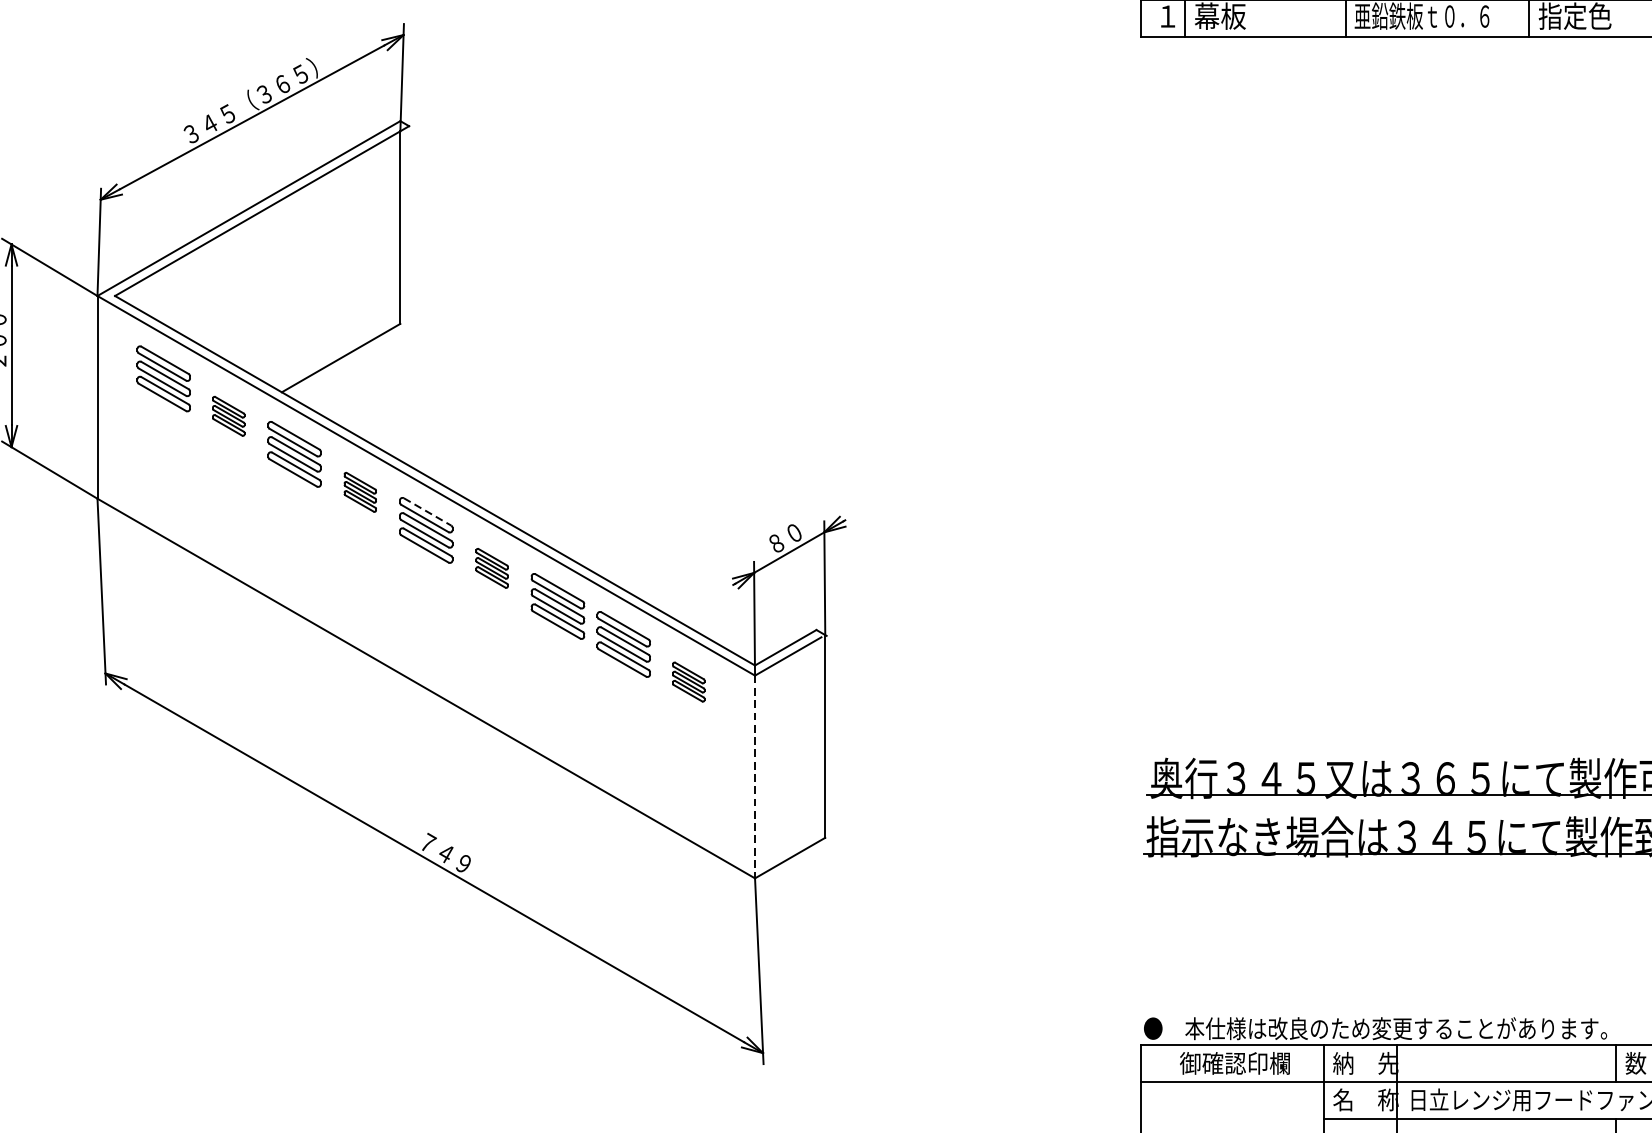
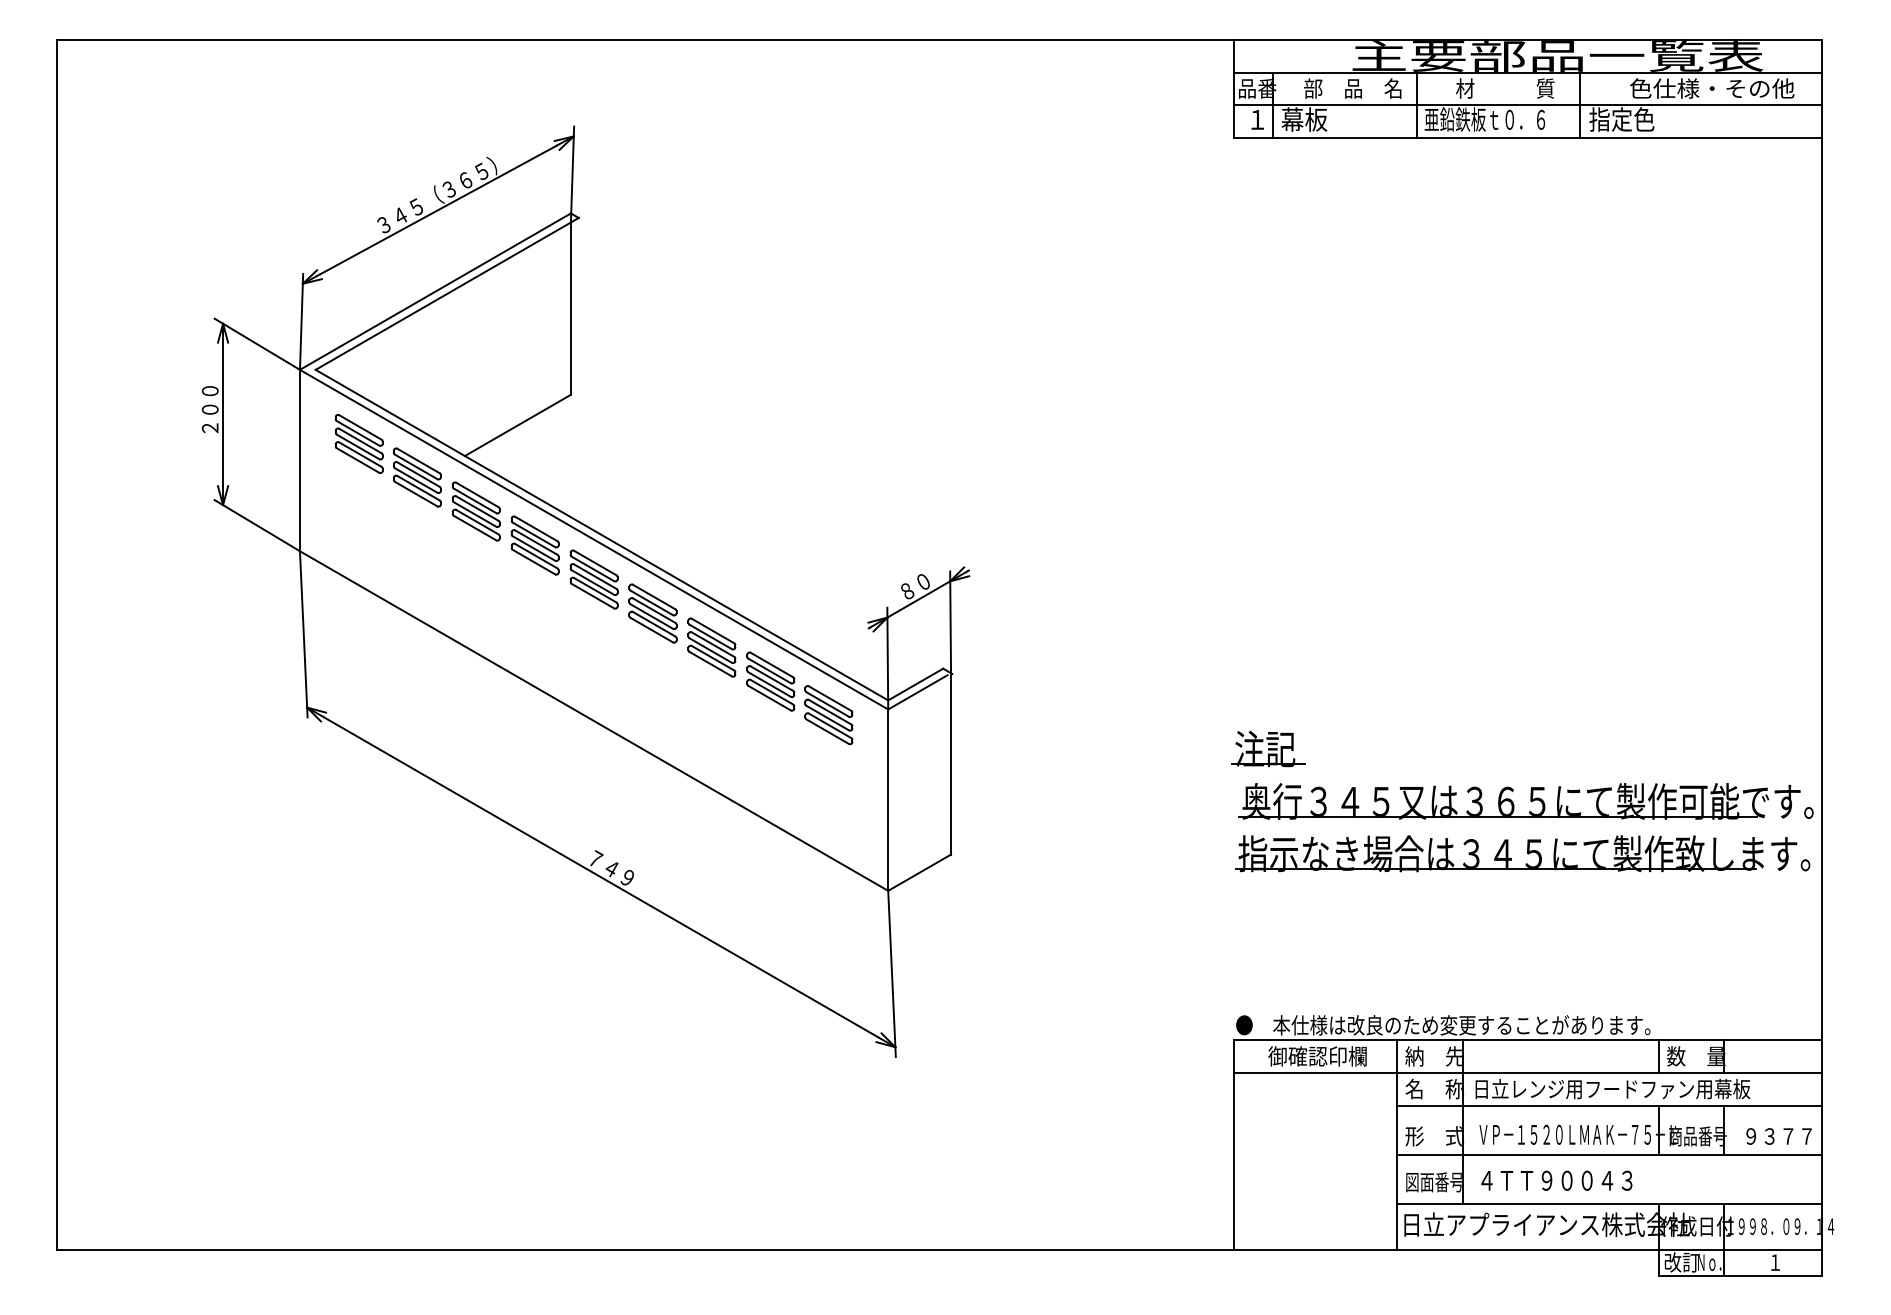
part: (228, 416) -> (417, 477), size x1.67
part: (359, 492) -> (534, 545), size x1.67
line: (427, 512) -> (595, 563), dashed -> solid
part: (491, 568) -> (652, 613), size x1.67
part: (688, 682) -> (828, 715), size x1.67
part: (1180, 719) -> (1268, 748), added
line: (755, 777) -> (888, 800), dashed -> solid

